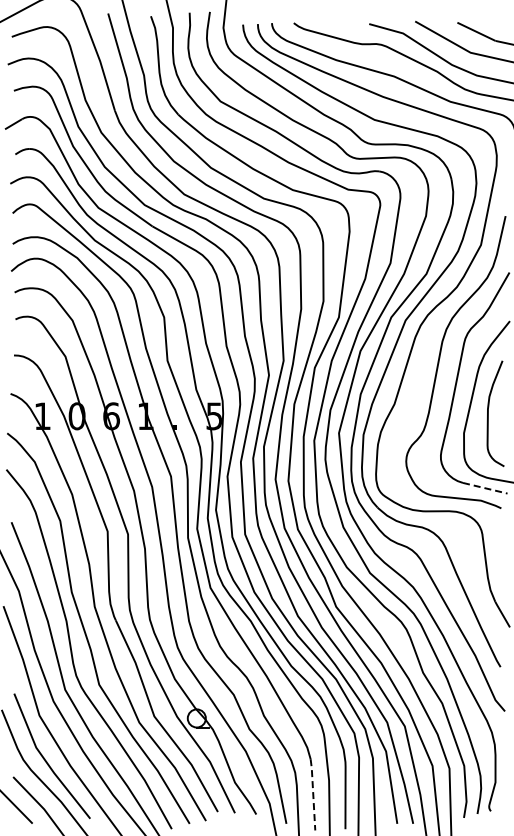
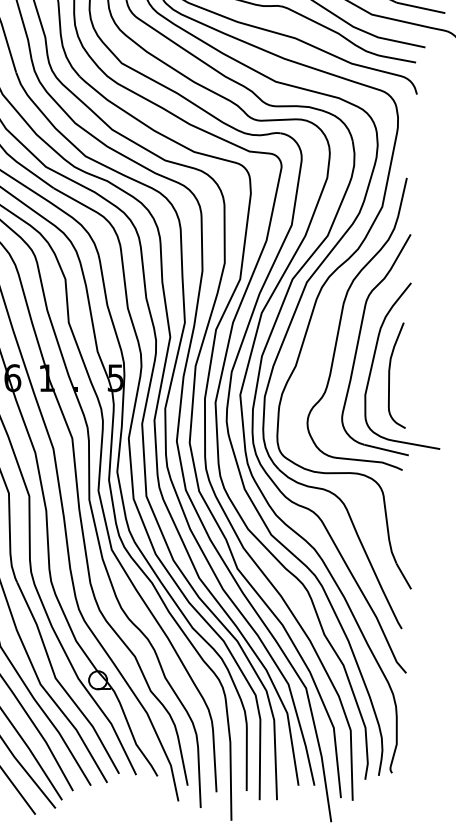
line: (485, 488) -> (386, 450), dashed -> solid
line: (313, 794) -> (214, 756), dashed -> solid

